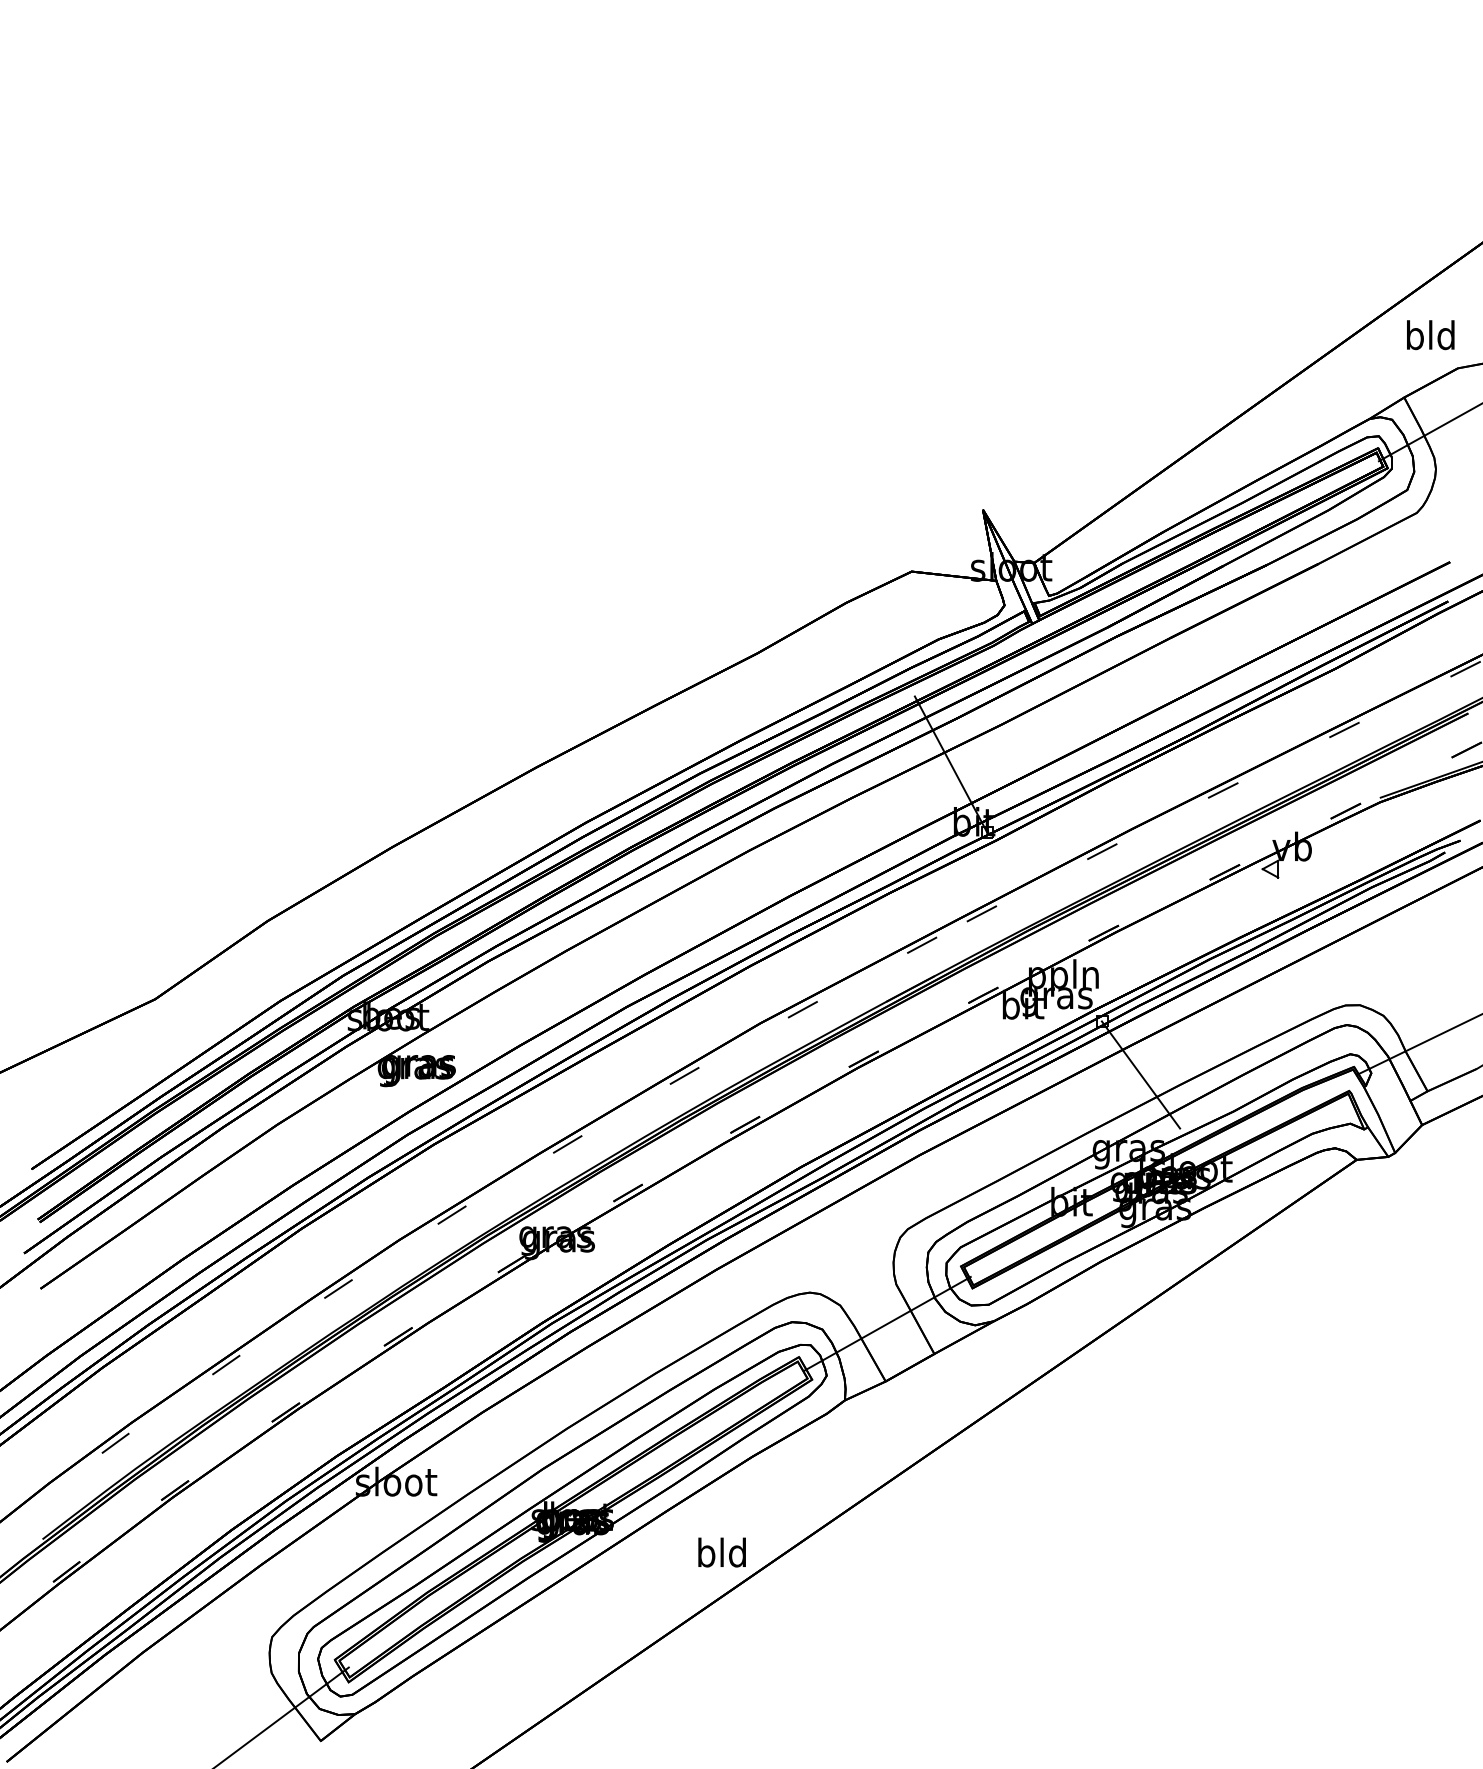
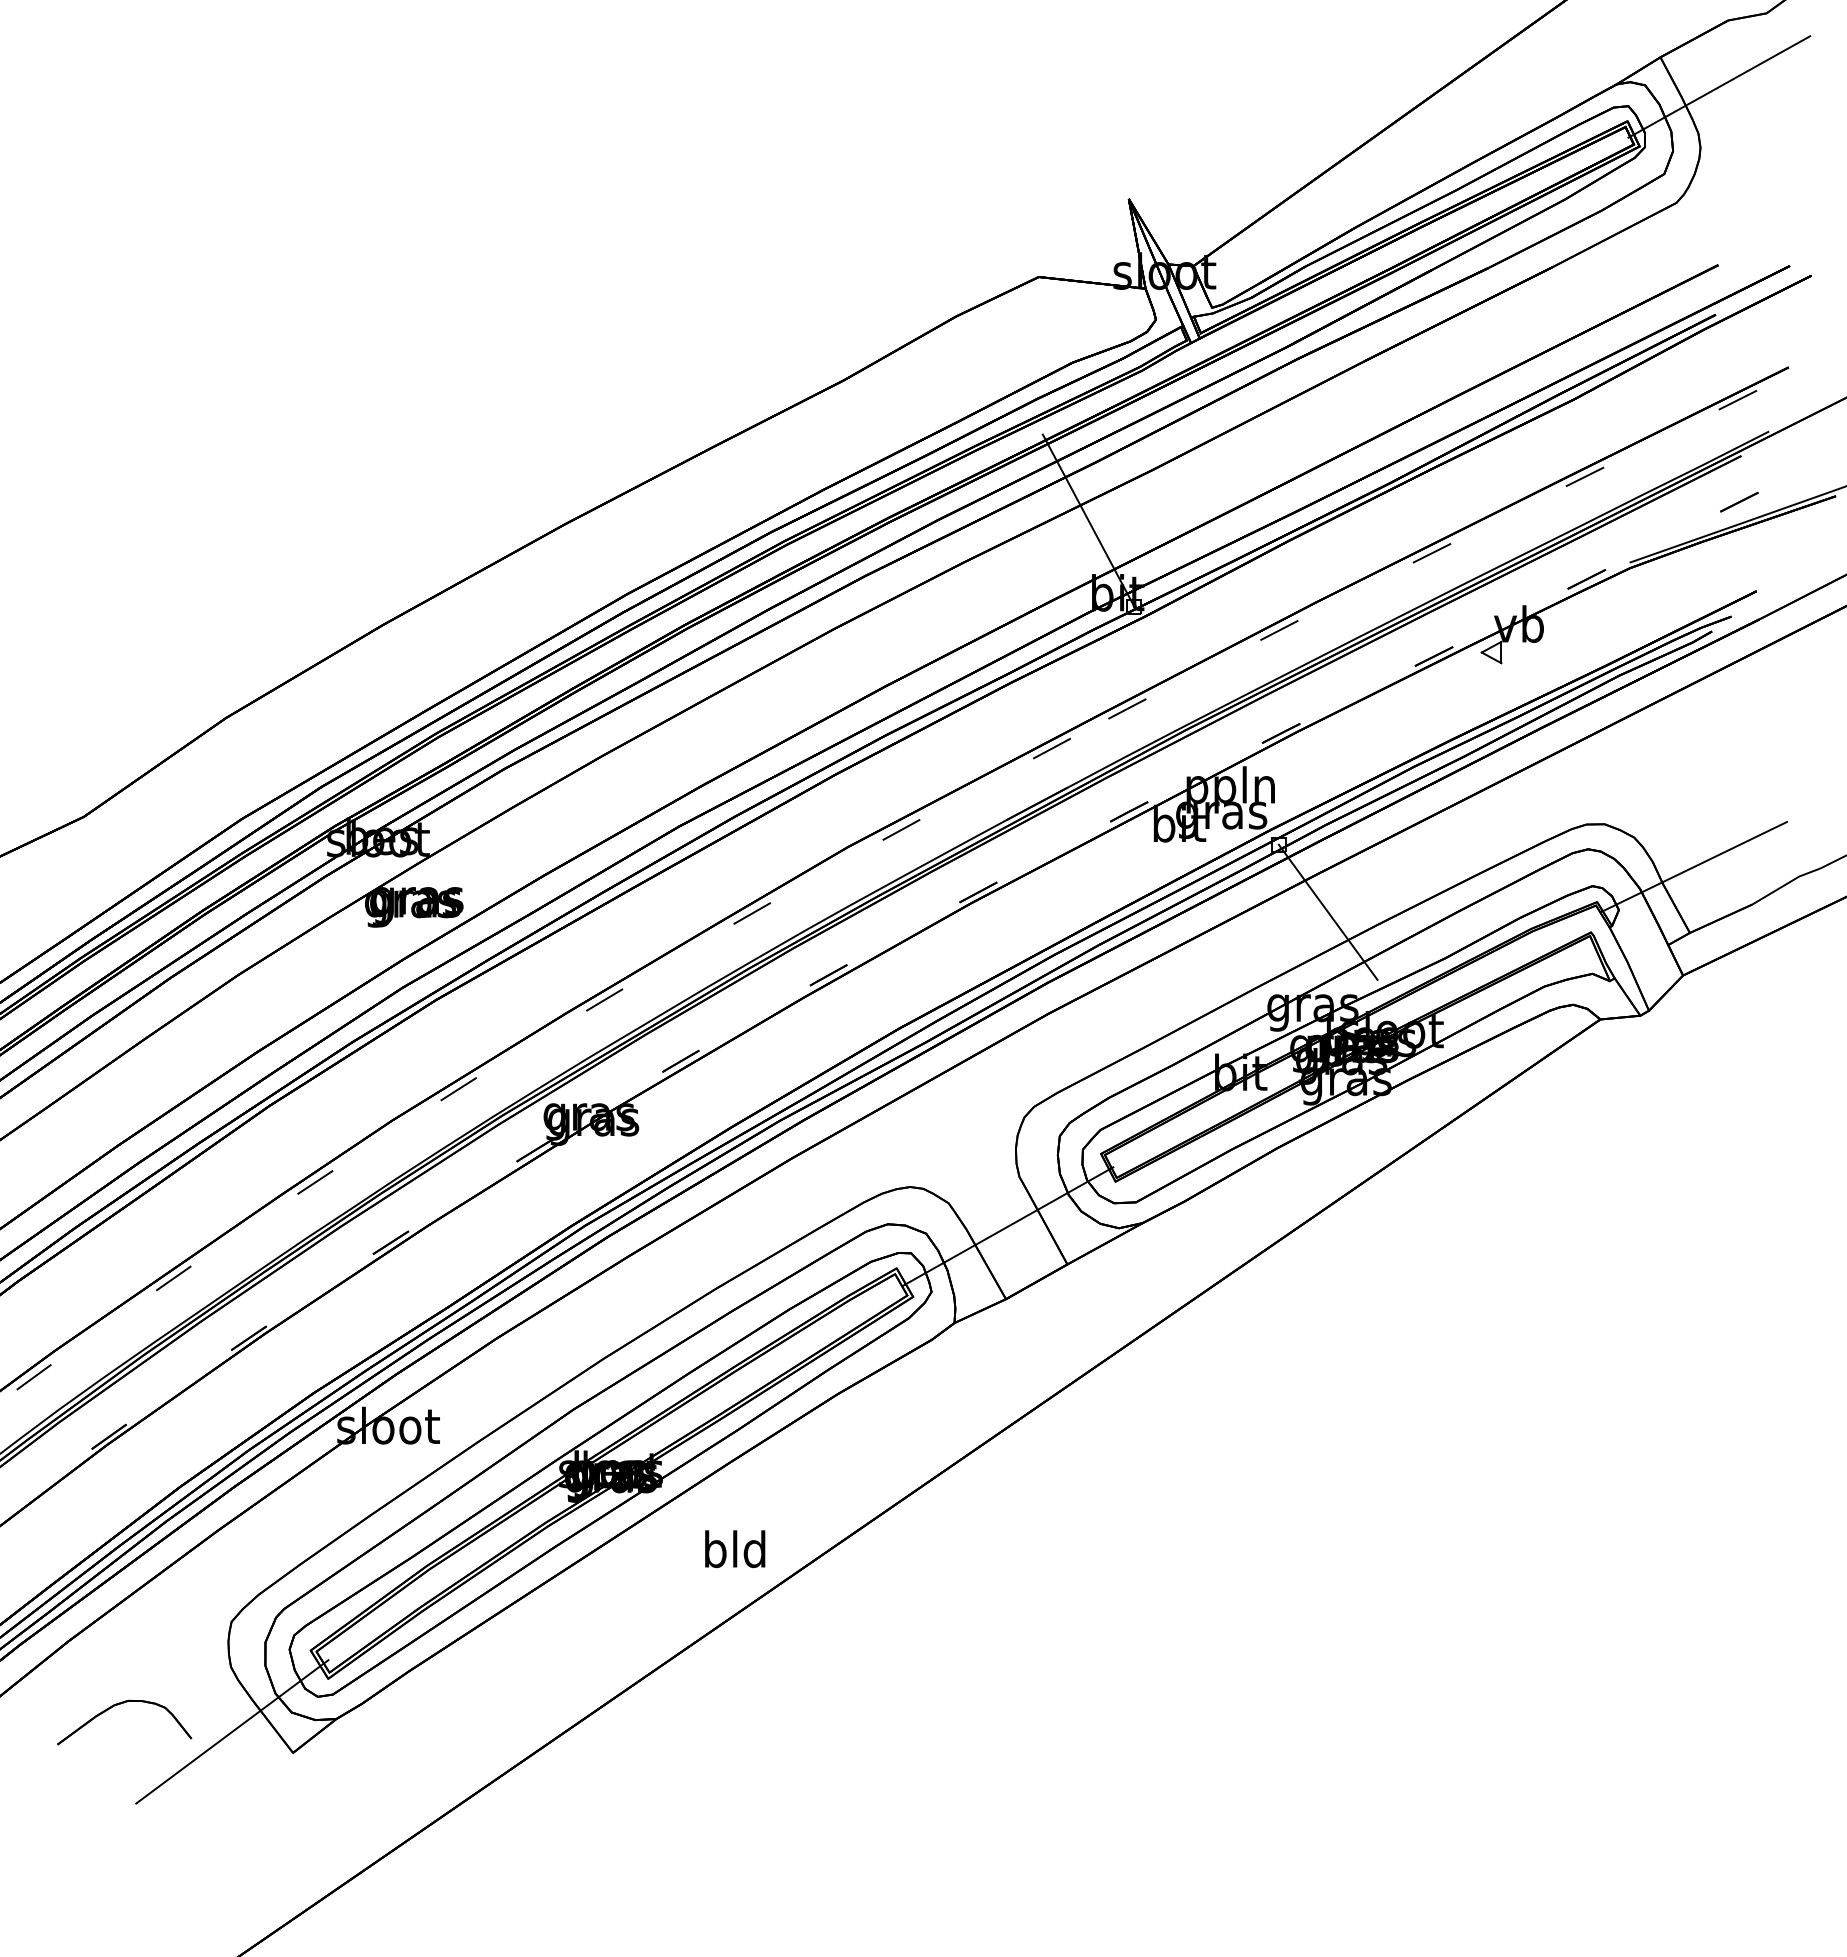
text: (721, 1552) -> (734, 1549), moved
part: (182, 1703) -> (118, 1705), added

